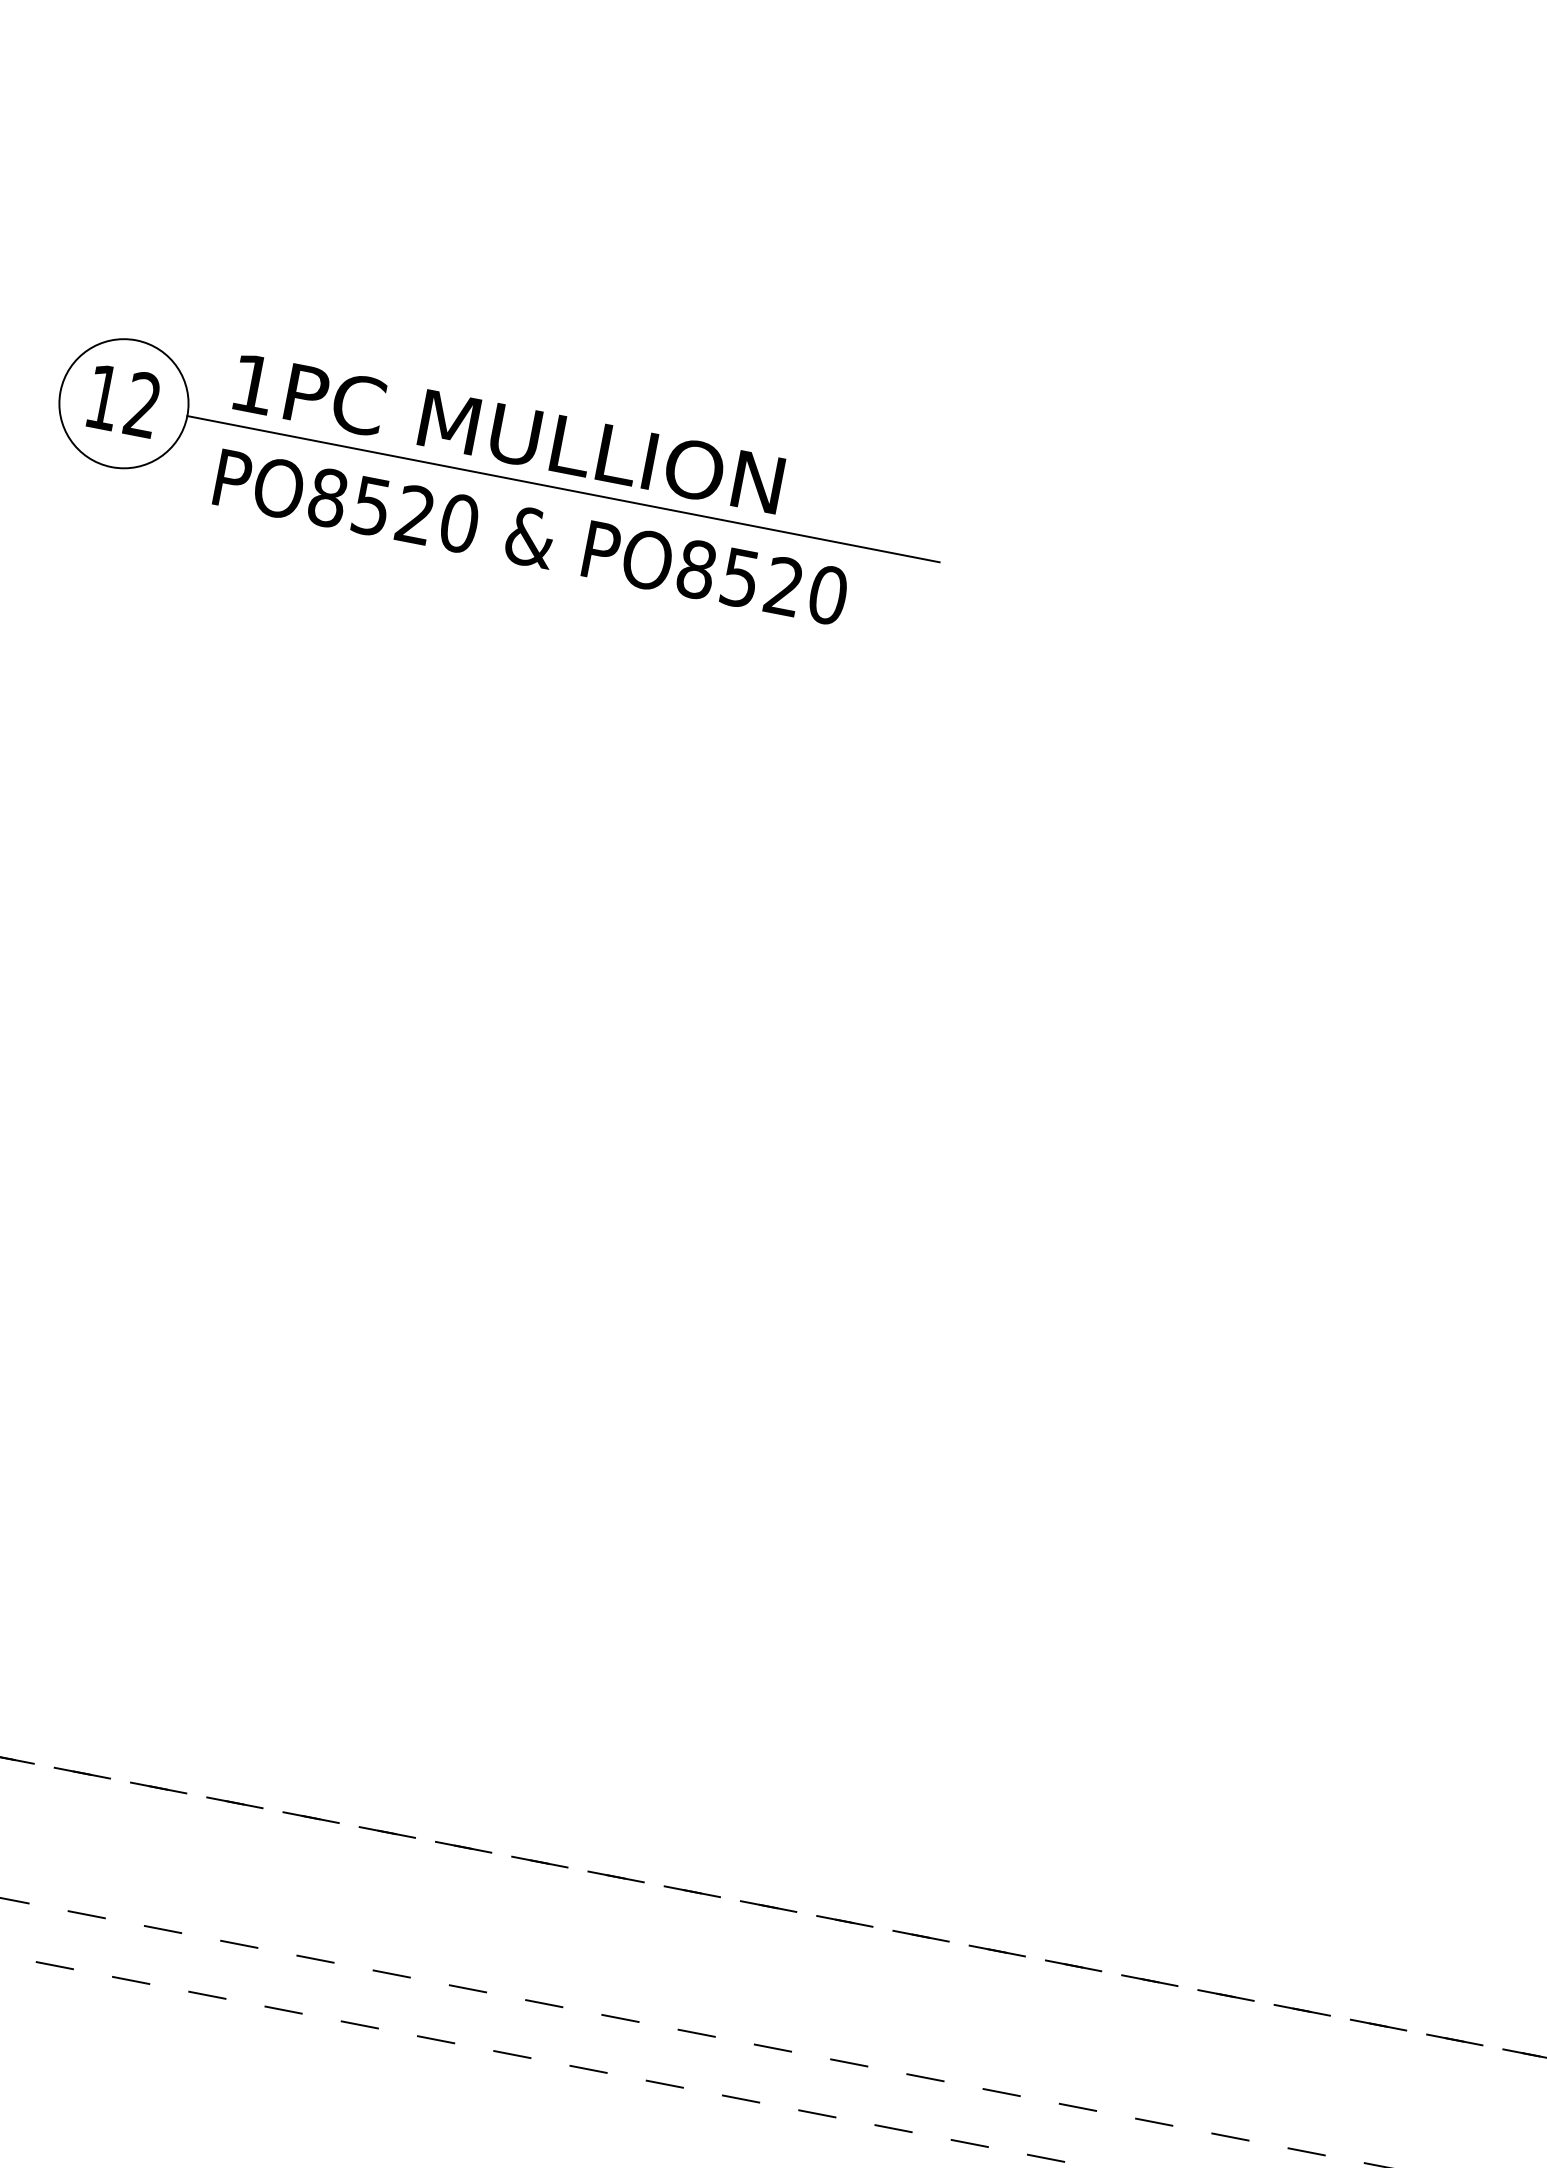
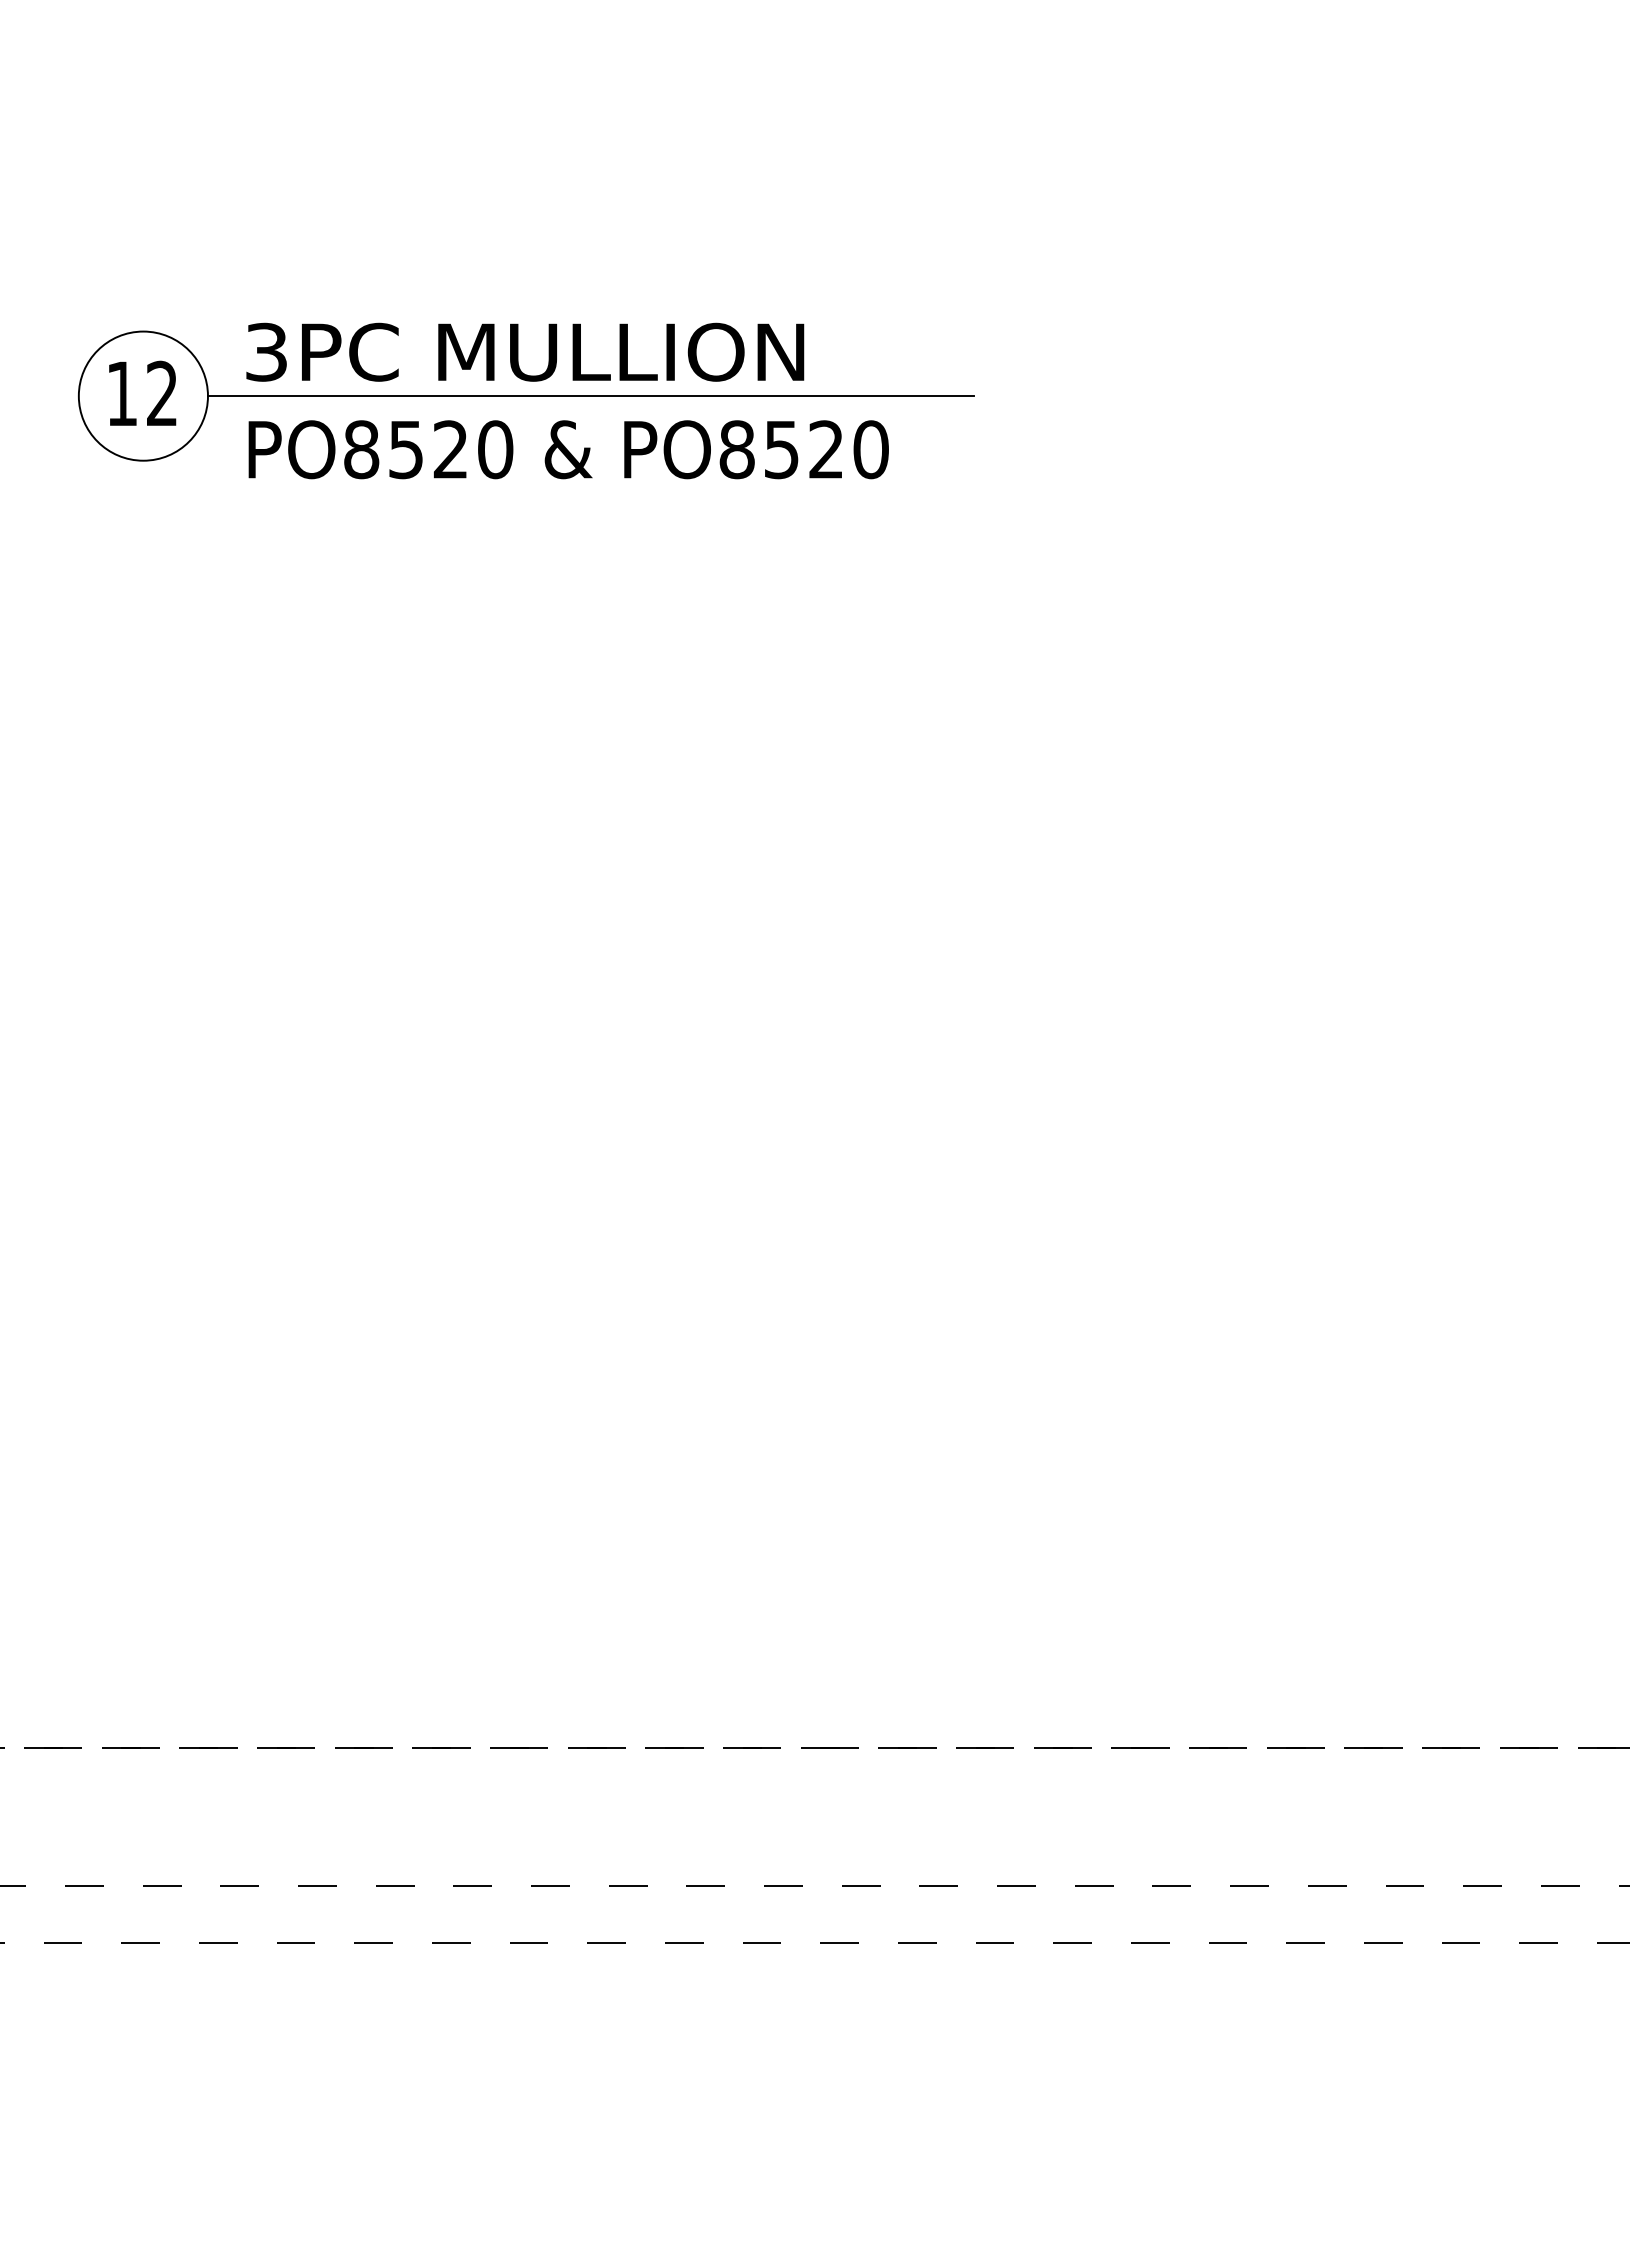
text: (253, 383) -> (266, 351), 1PC -> 3PC

